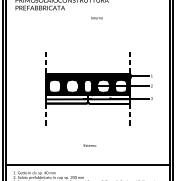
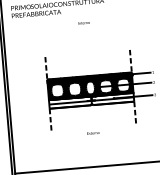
text: (96, 17) -> (83, 22), moved
text: (89, 145) -> (92, 133), moved

